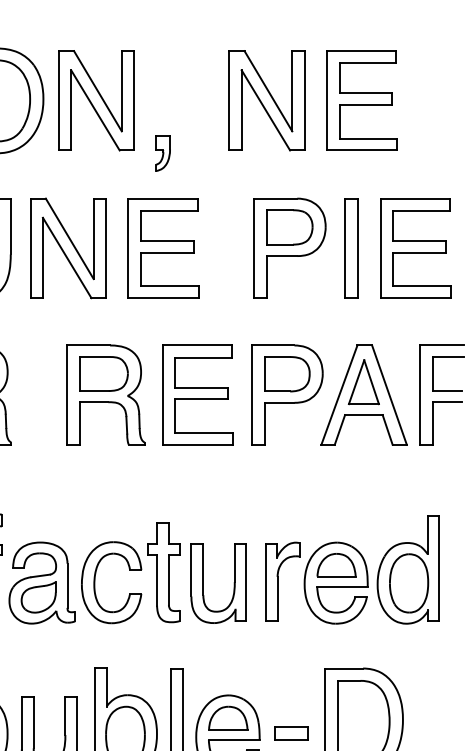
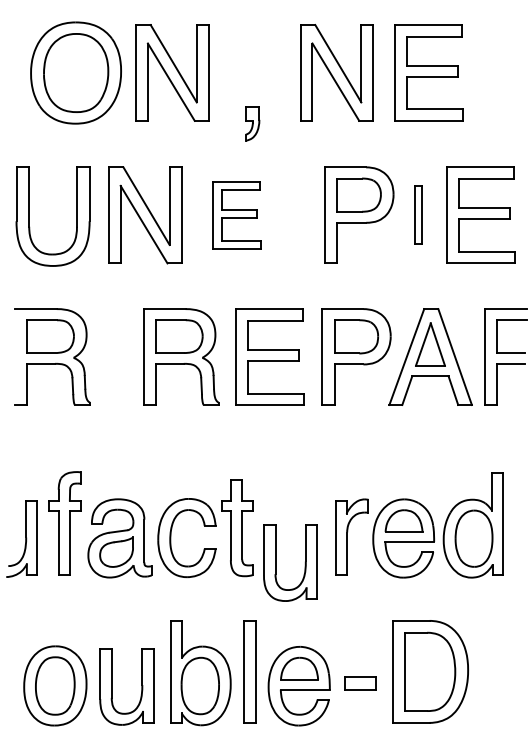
part: (162, 153) -> (252, 123), moved
part: (162, 247) -> (236, 214), size x0.7
part: (351, 247) -> (418, 214), size x0.6
part: (204, 583) -> (276, 562), moved

